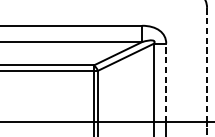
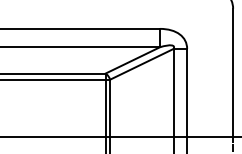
line: (207, 64) -> (233, 72), dashed -> solid
line: (166, 82) -> (187, 92), dashed -> solid

